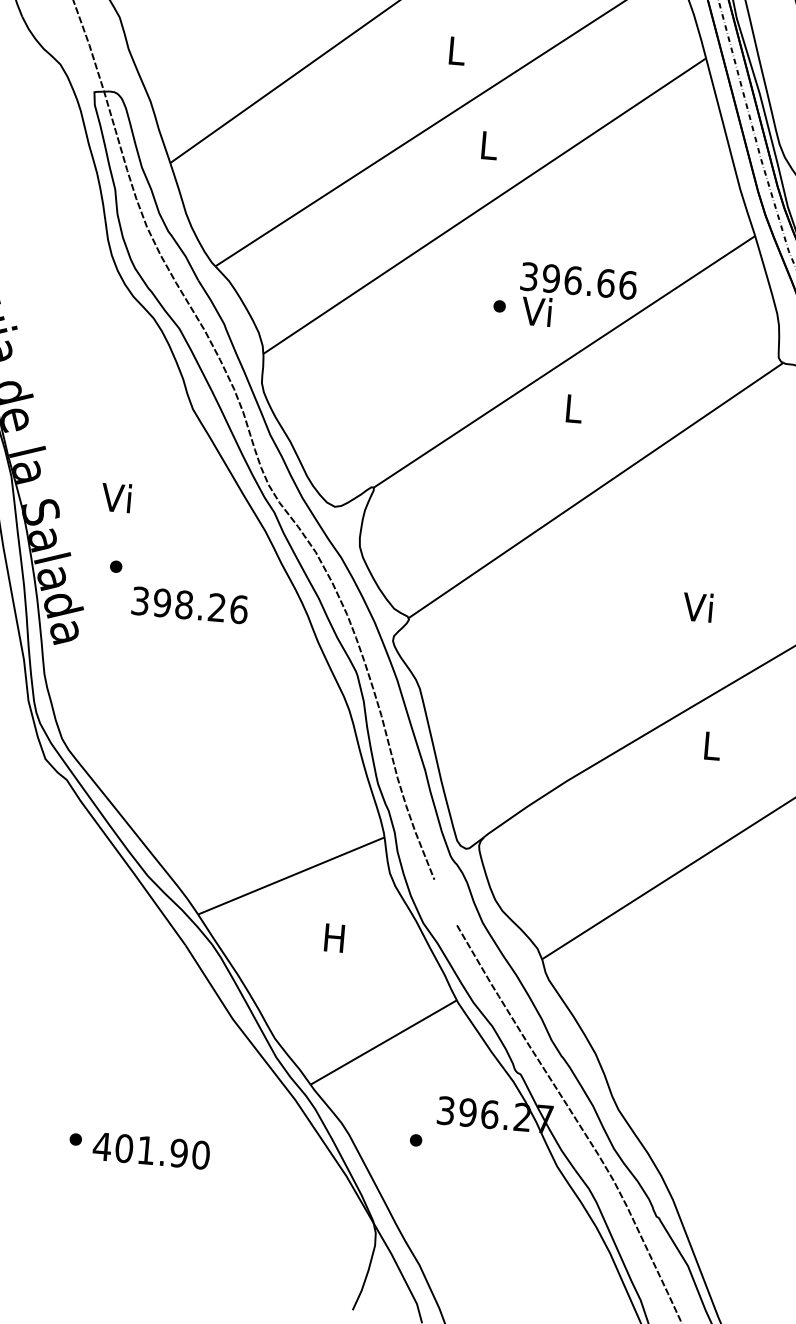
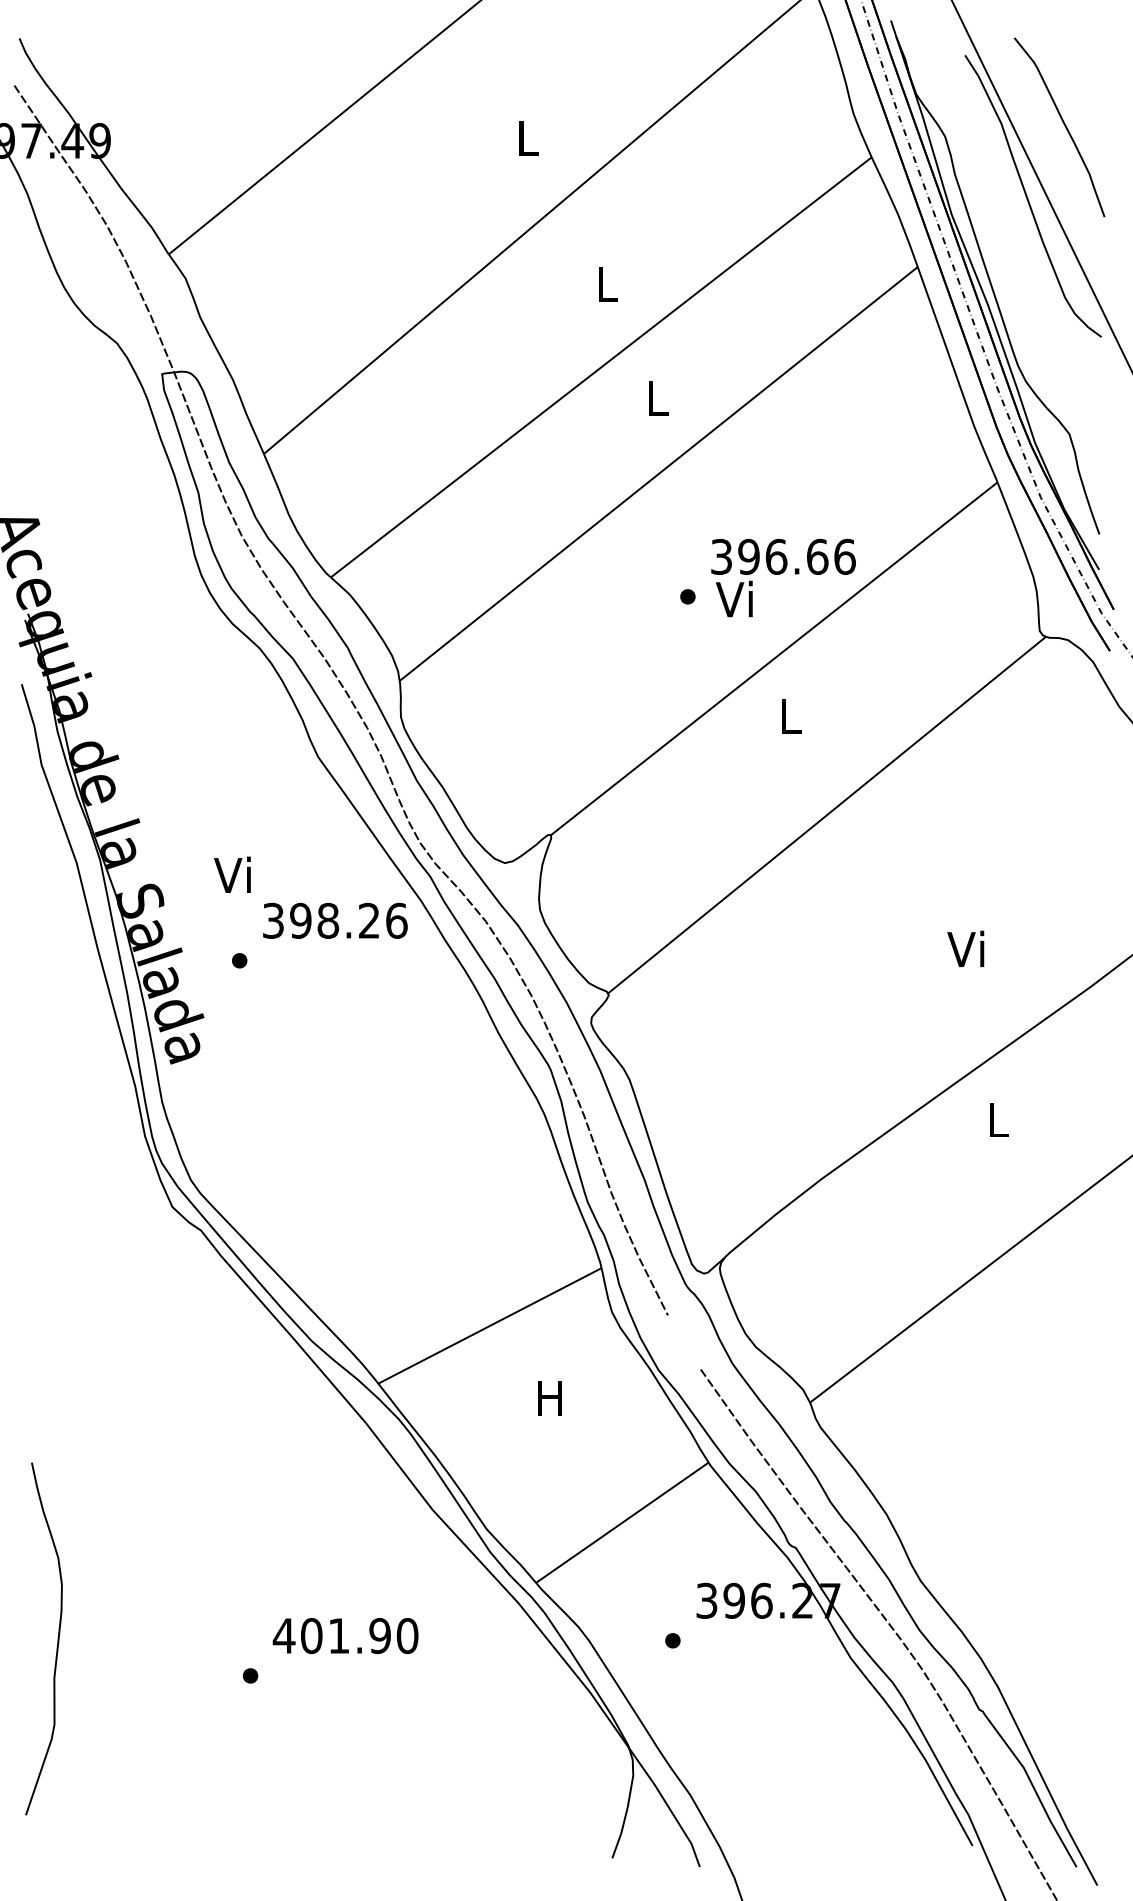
text: (190, 605) -> (335, 920), moved
text: (151, 1151) -> (345, 1636), moved

